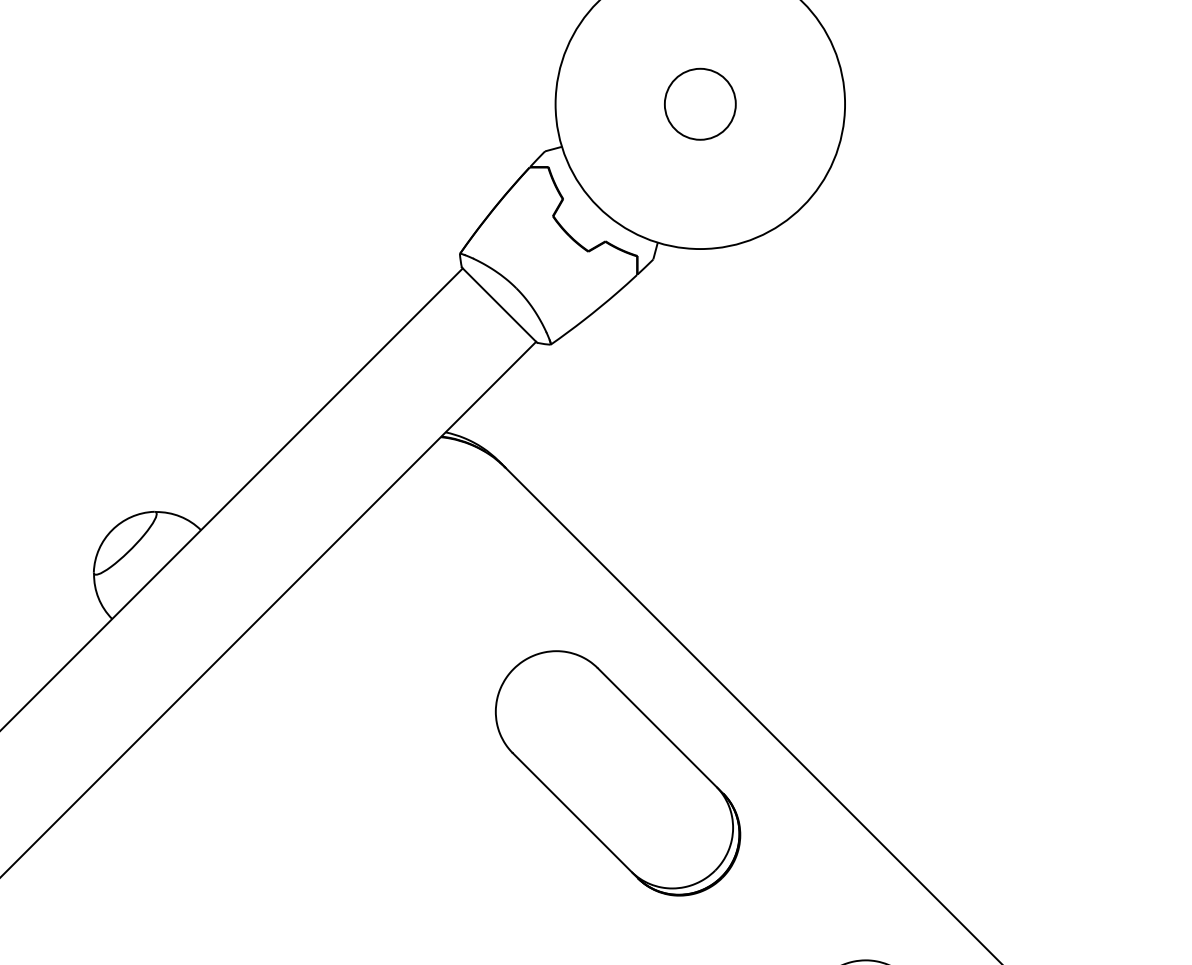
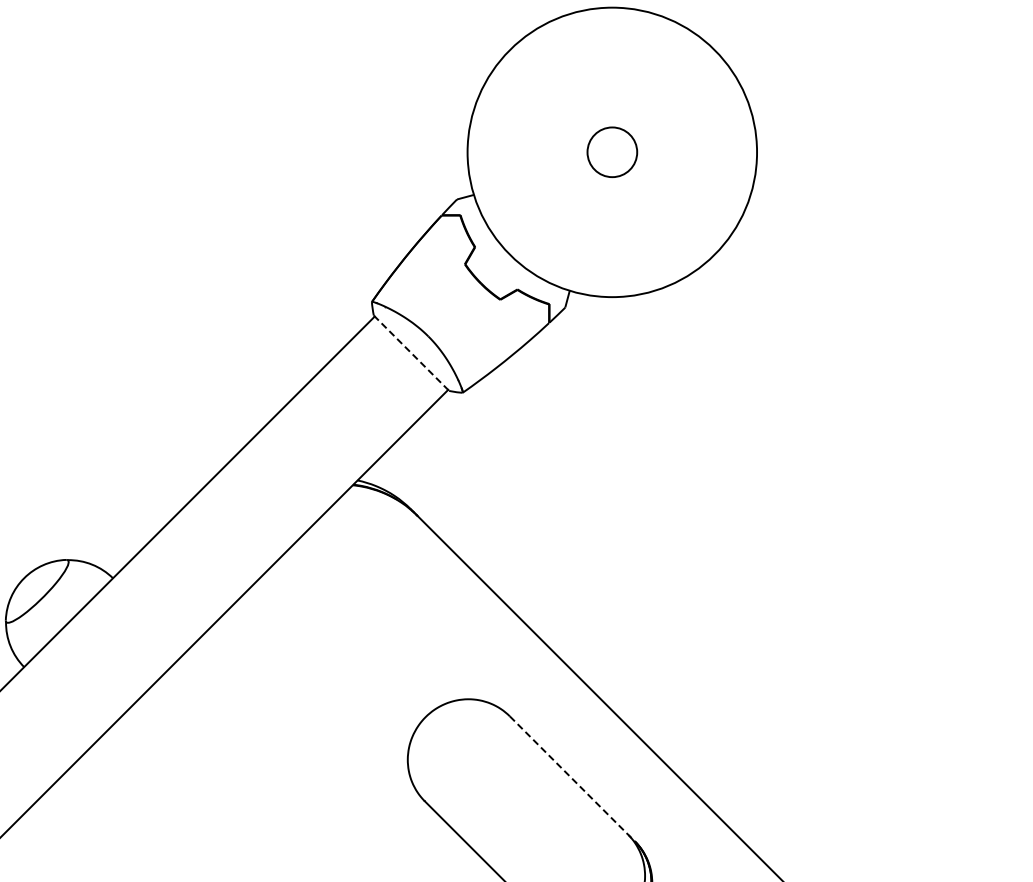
circle: (700, 103) -> (612, 151), size x0.7
line: (499, 305) -> (411, 353), solid -> dashed
line: (660, 730) -> (572, 778), solid -> dashed

